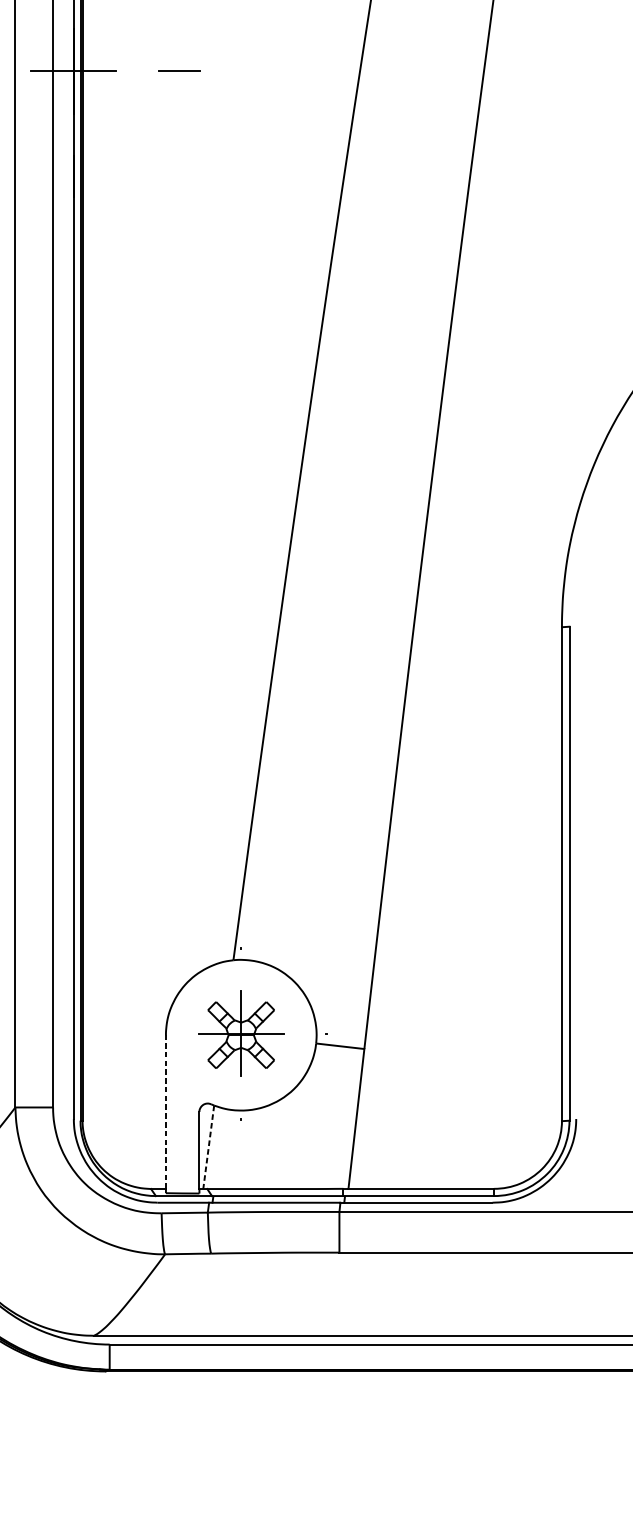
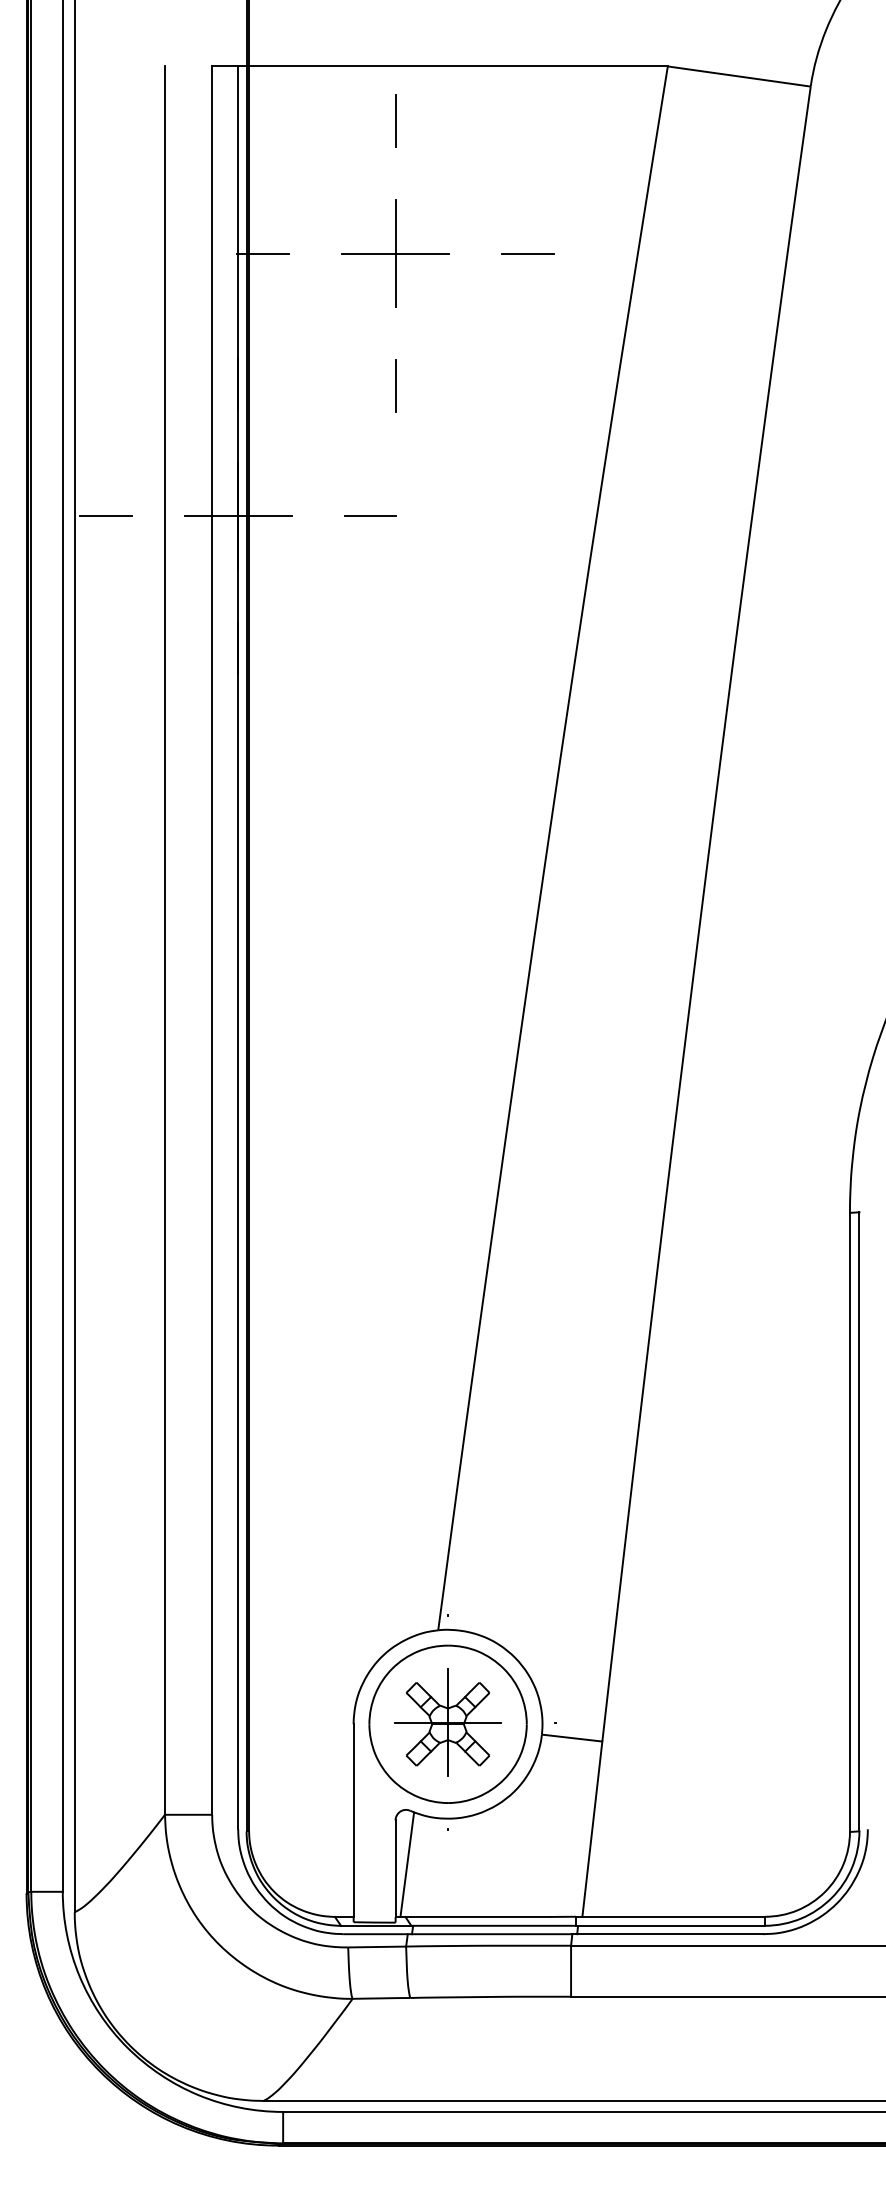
part: (240, 1034) -> (447, 1723), added
line: (165, 1112) -> (353, 1820), dashed -> solid
line: (208, 1147) -> (407, 1864), dashed -> solid

